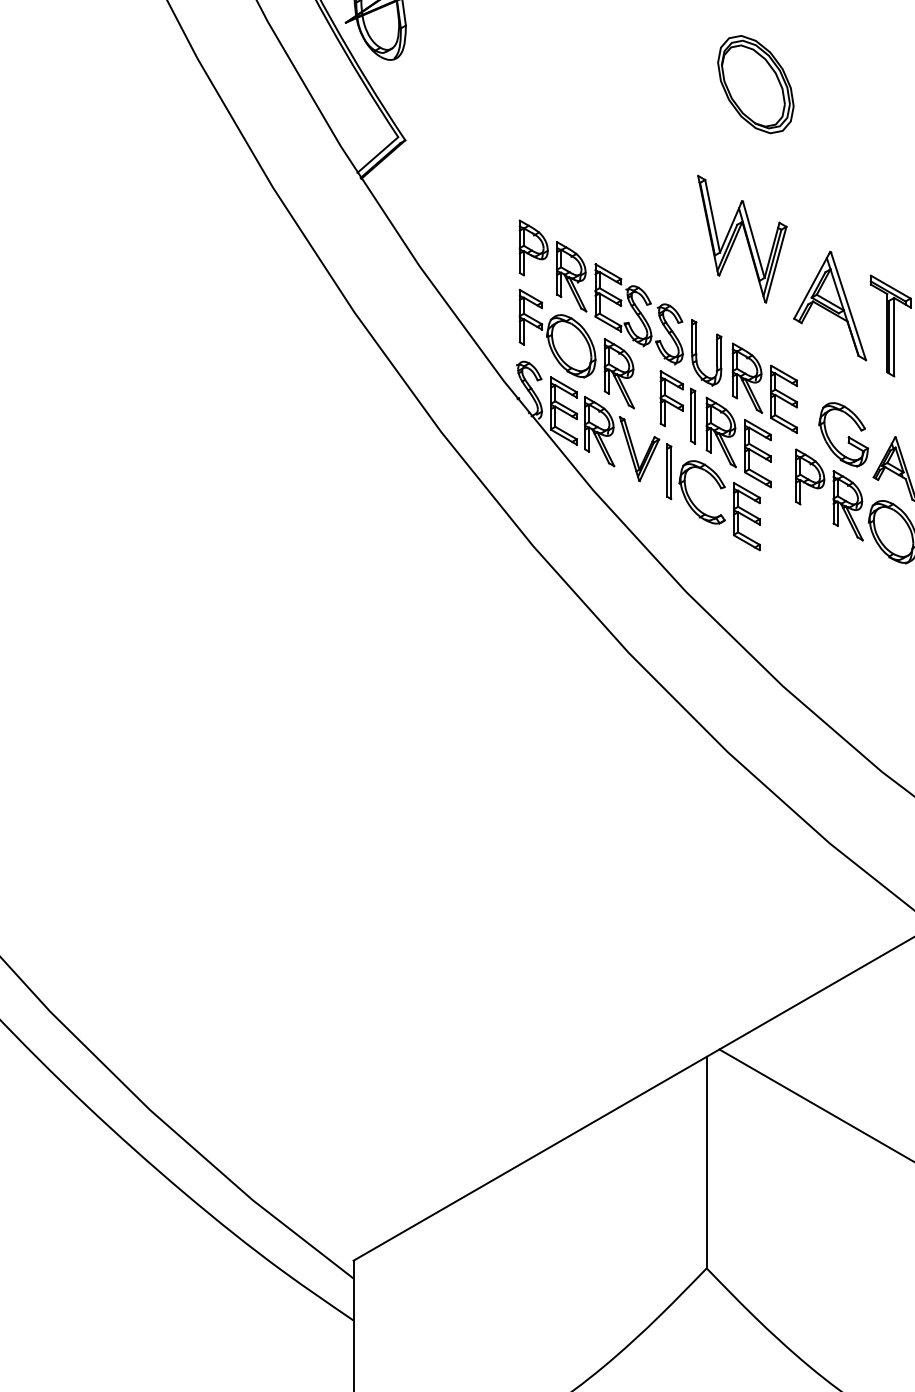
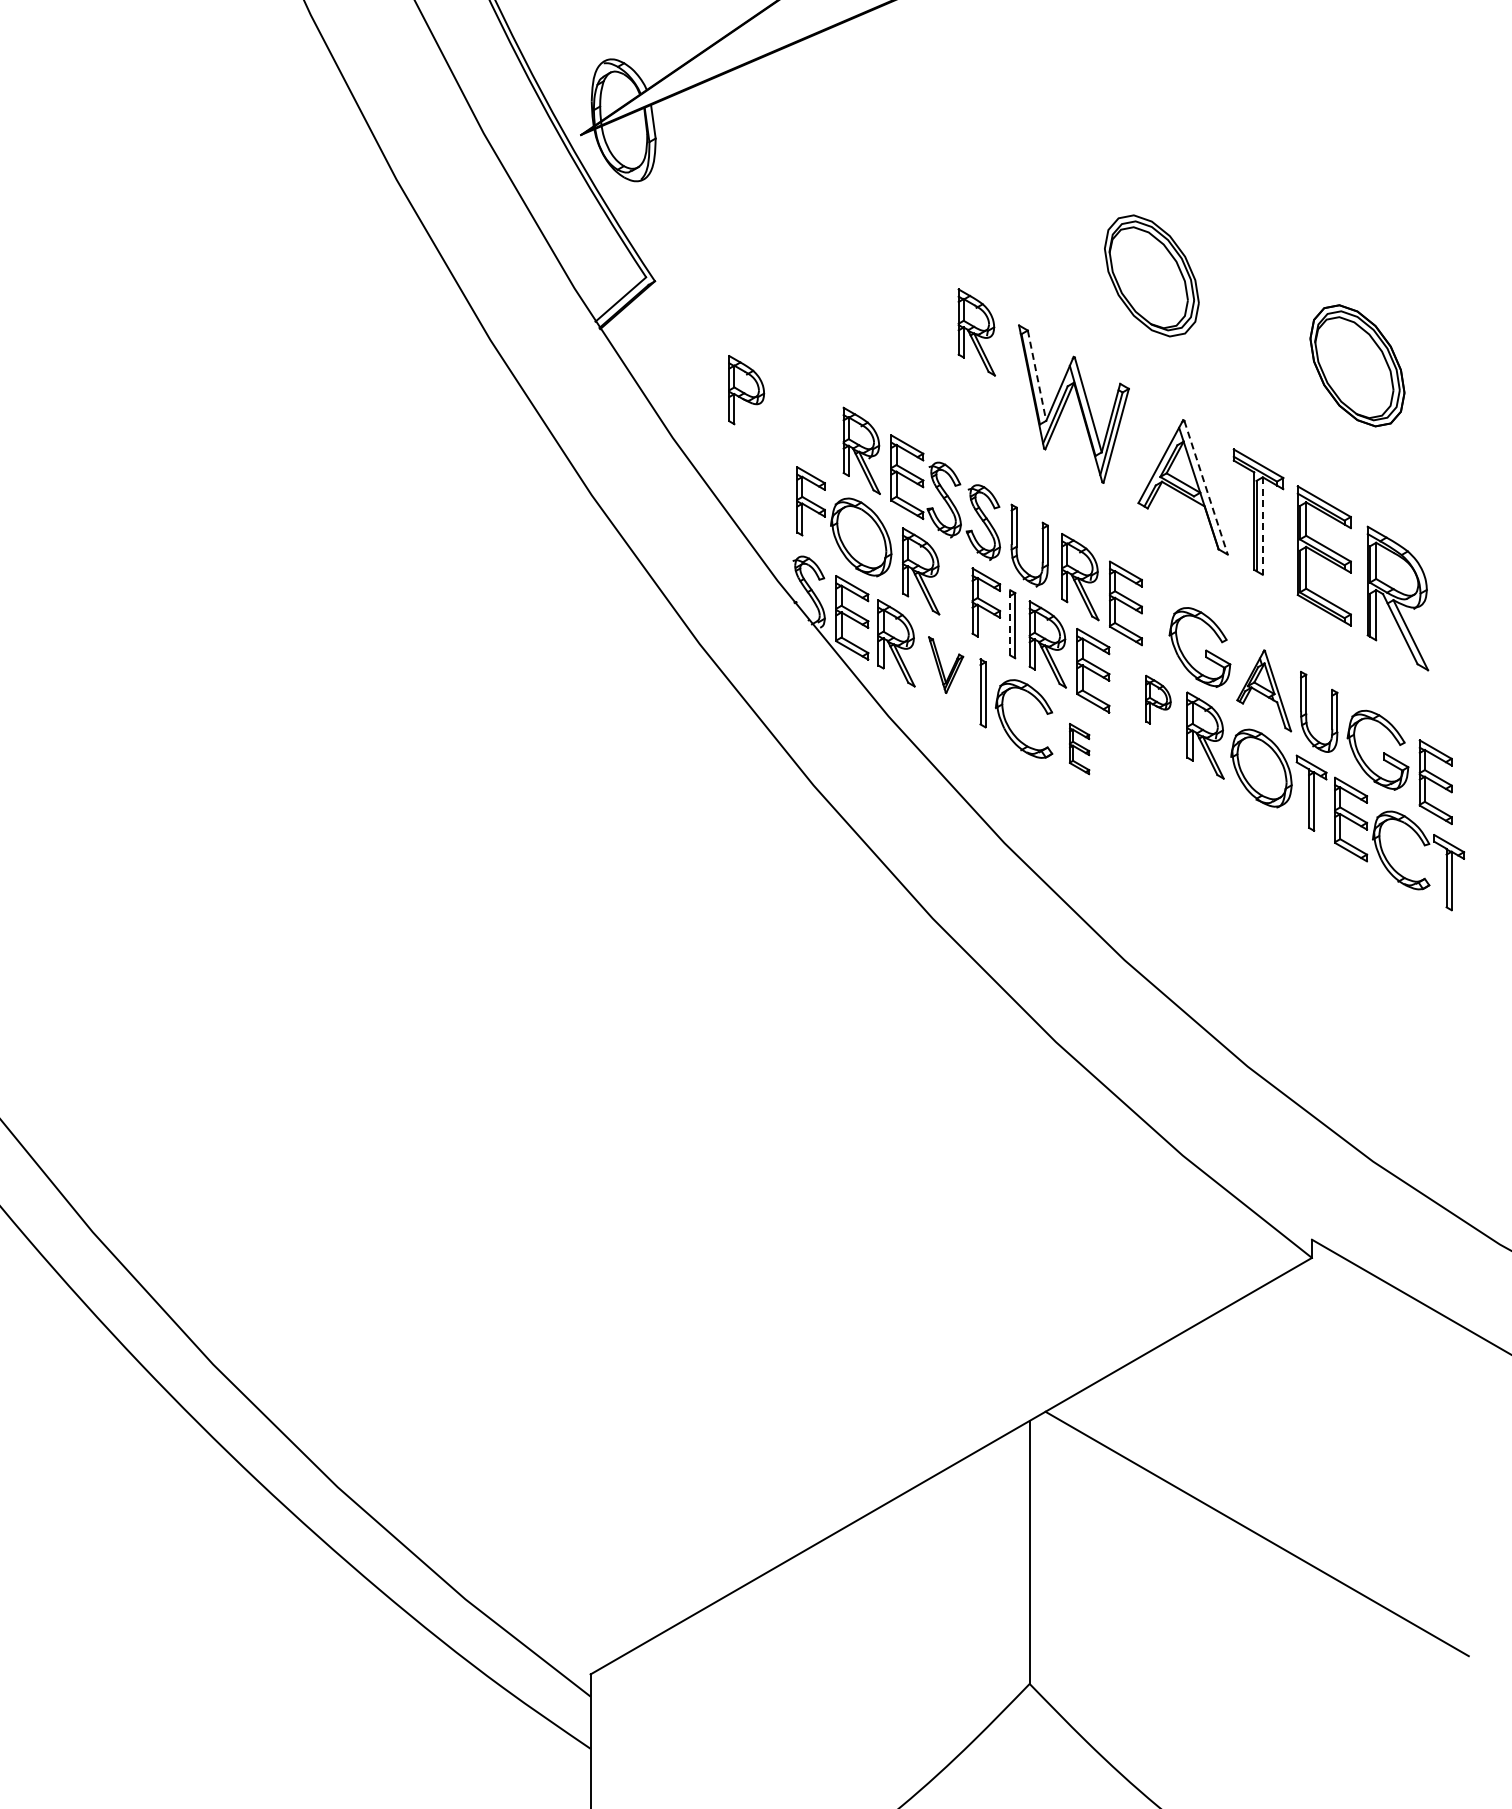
part: (755, 84) -> (1151, 275), moved
part: (663, 181) -> (976, 332), added
line: (712, 216) -> (1037, 376), solid -> dashed
part: (533, 248) -> (746, 390), moved
line: (848, 307) -> (1206, 488), solid -> dashed
line: (893, 337) -> (1262, 526), solid -> dashed
line: (691, 414) -> (1010, 622), solid -> dashed
part: (638, 448) -> (945, 664), size x0.7
part: (810, 476) -> (1158, 699), size x0.7
part: (746, 516) -> (1079, 748), size x0.6

